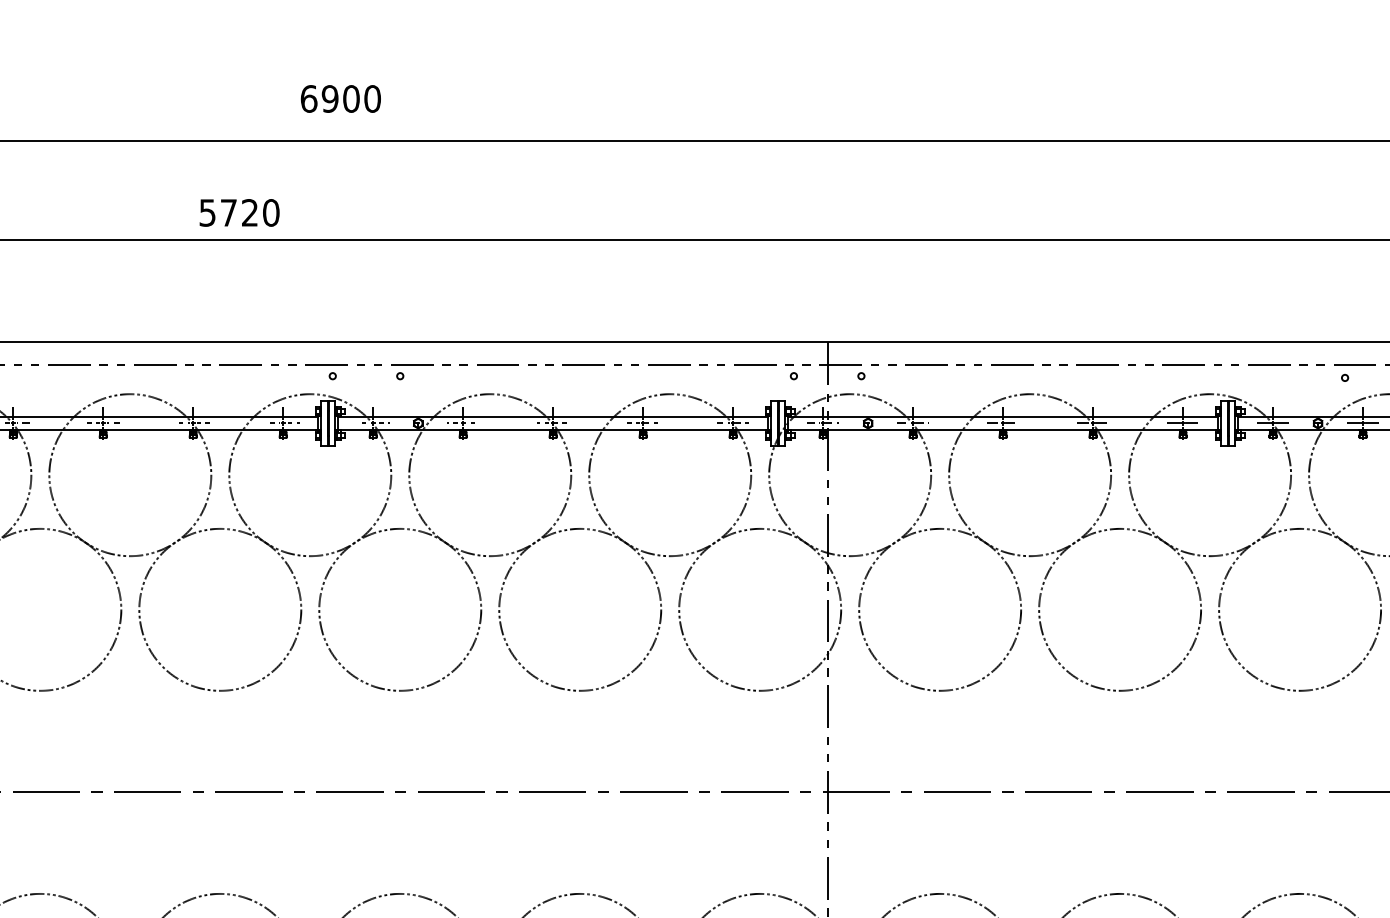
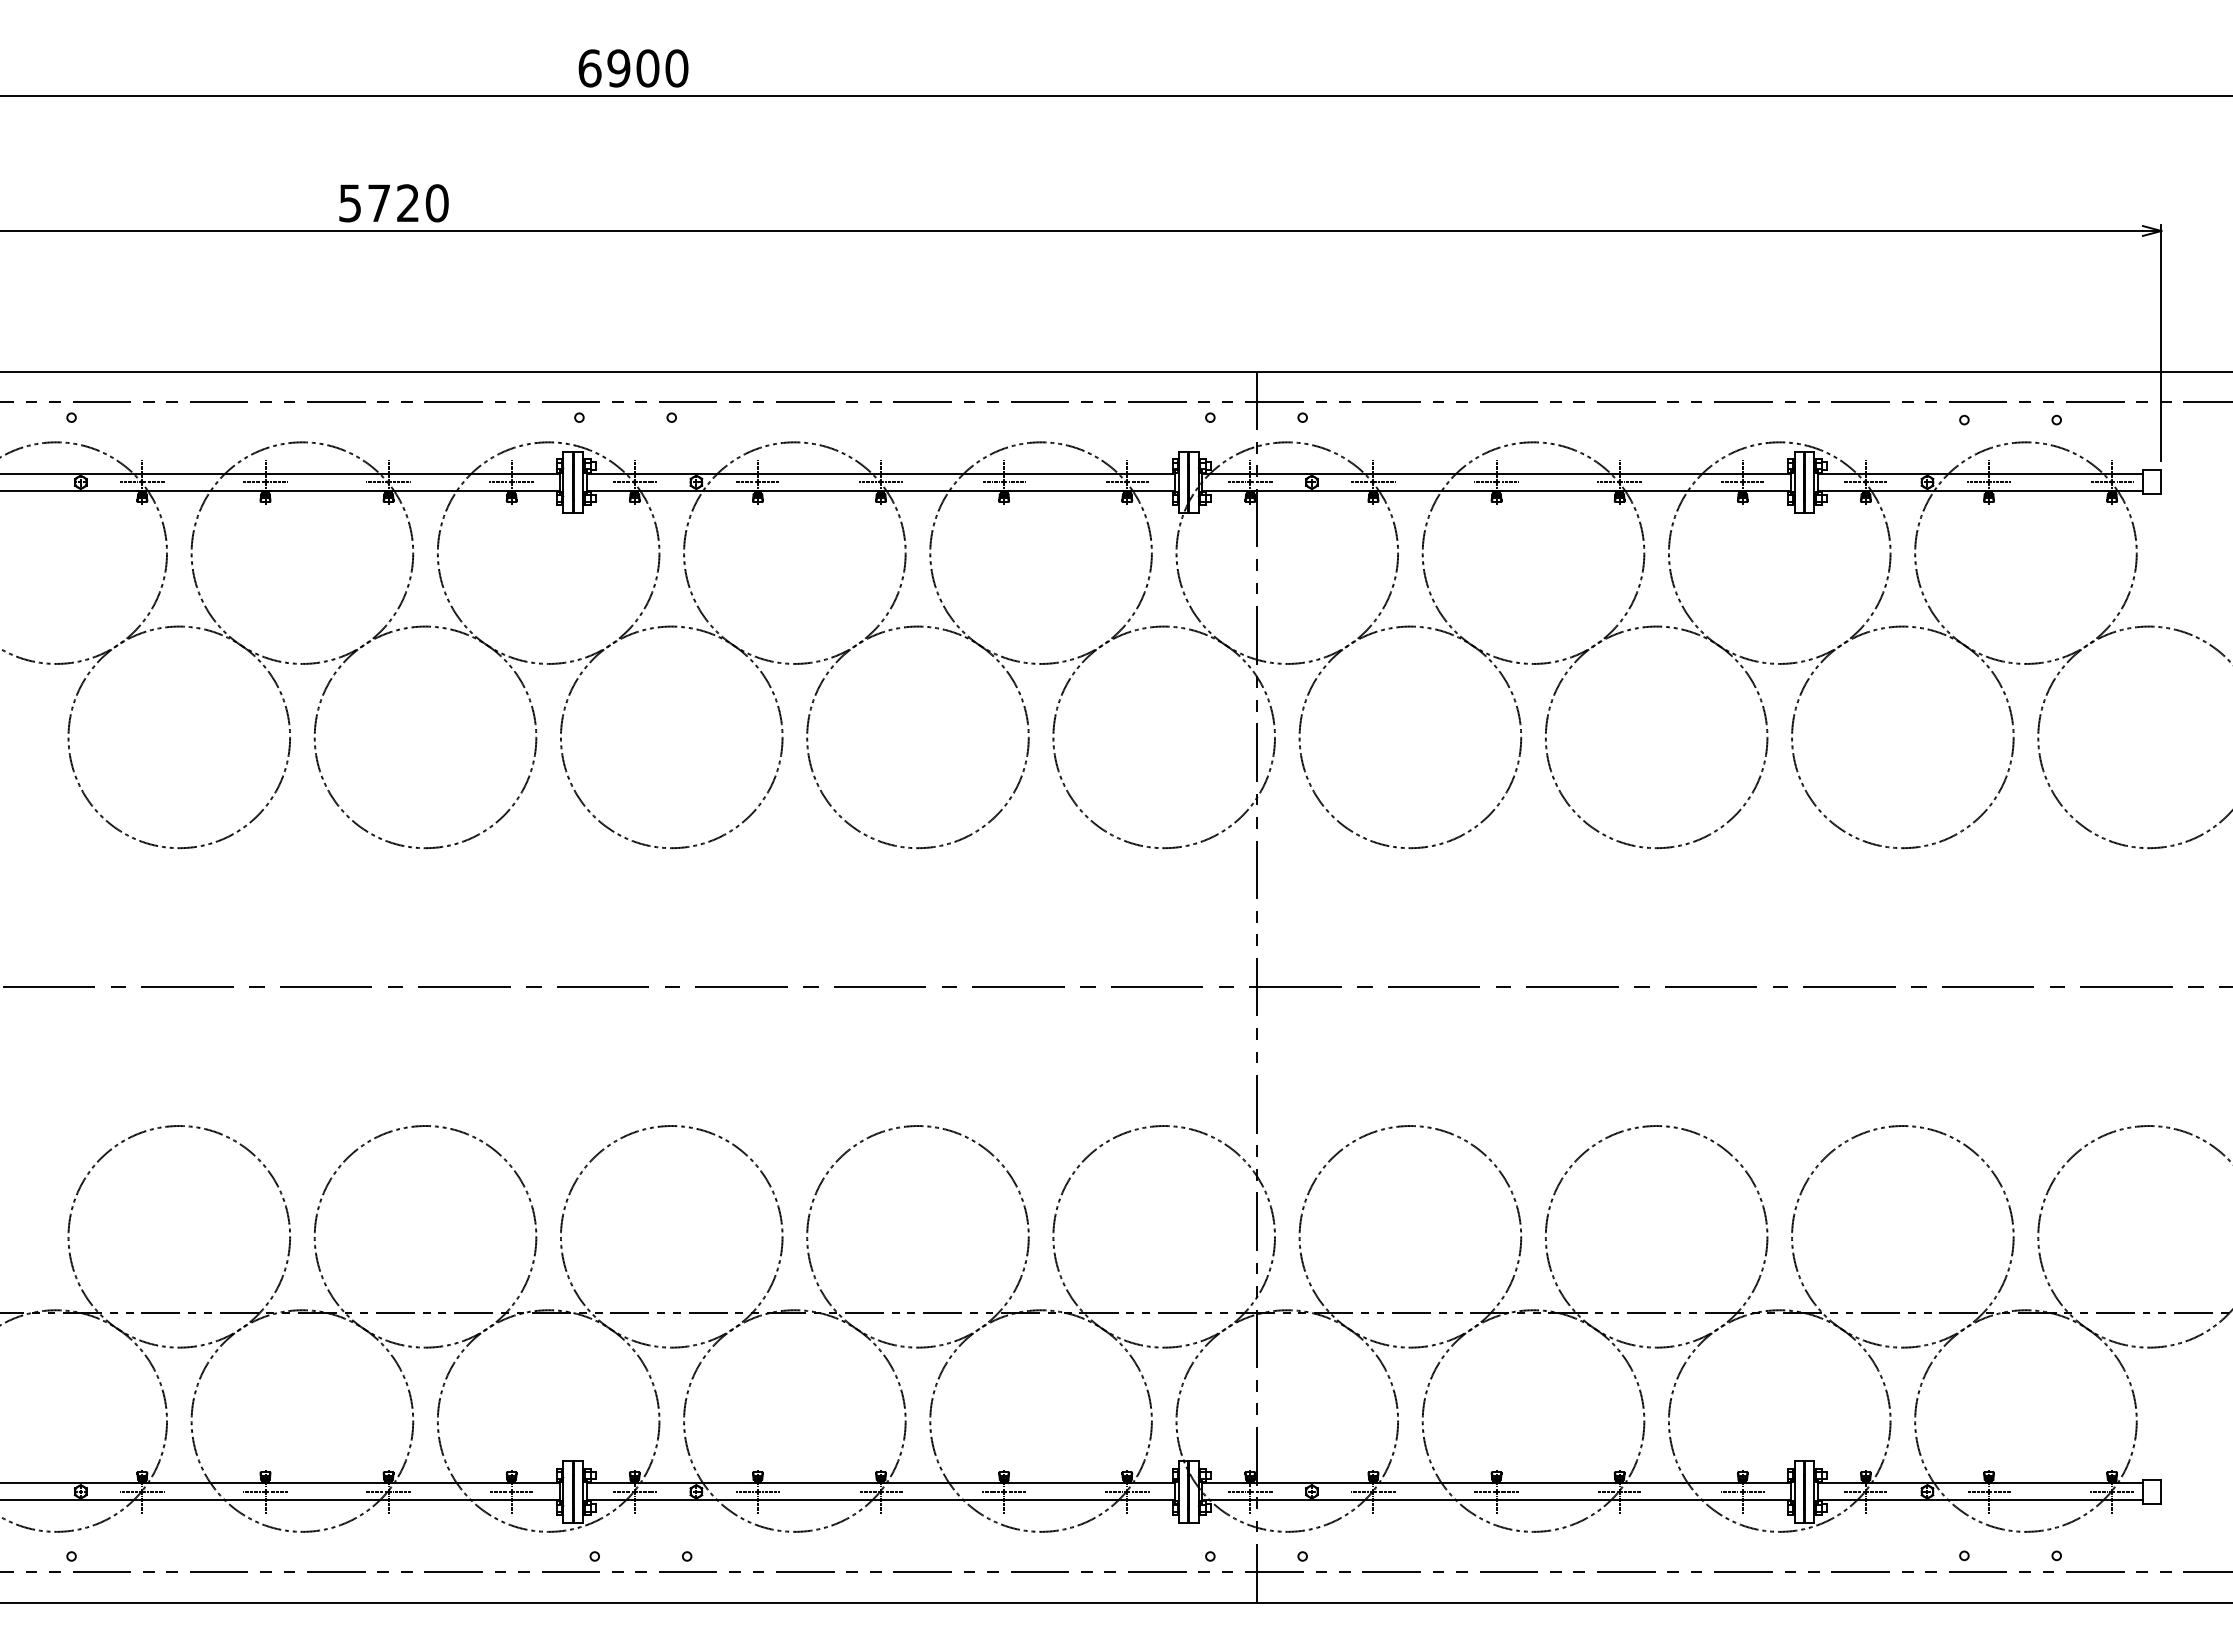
text: (340, 99) -> (633, 68), moved
text: (239, 213) -> (393, 203), moved

